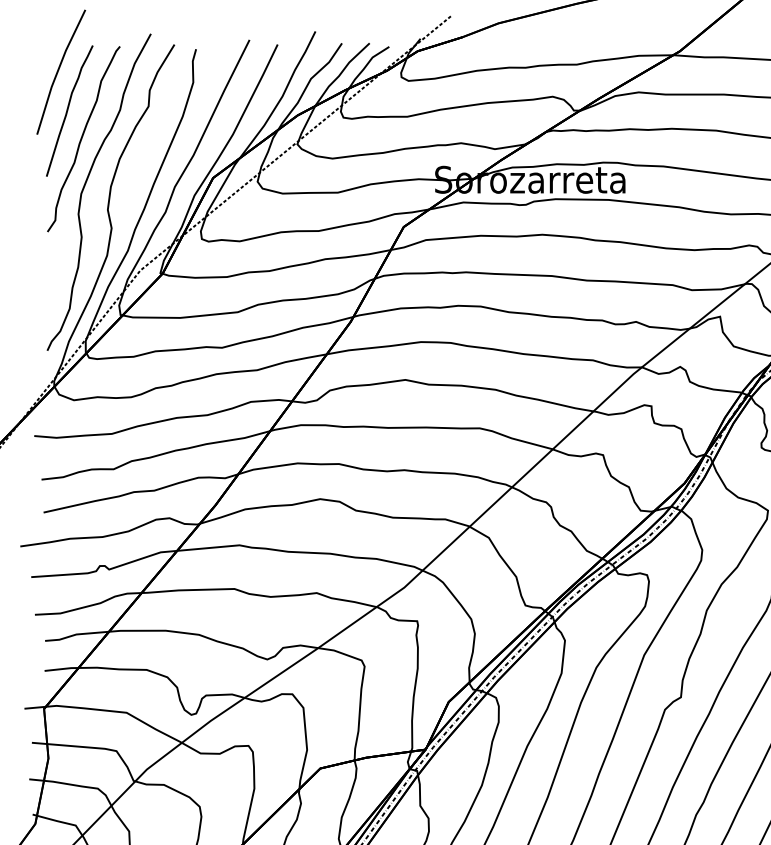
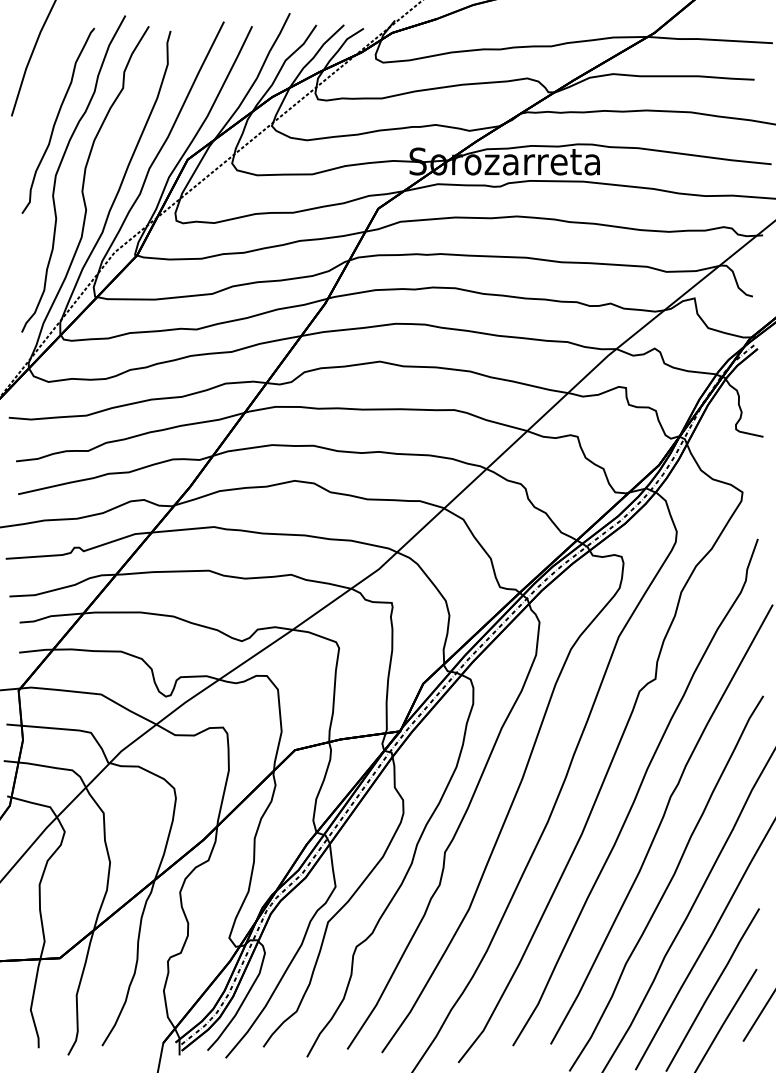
curve: (67, 110) -> (42, 92), removed

